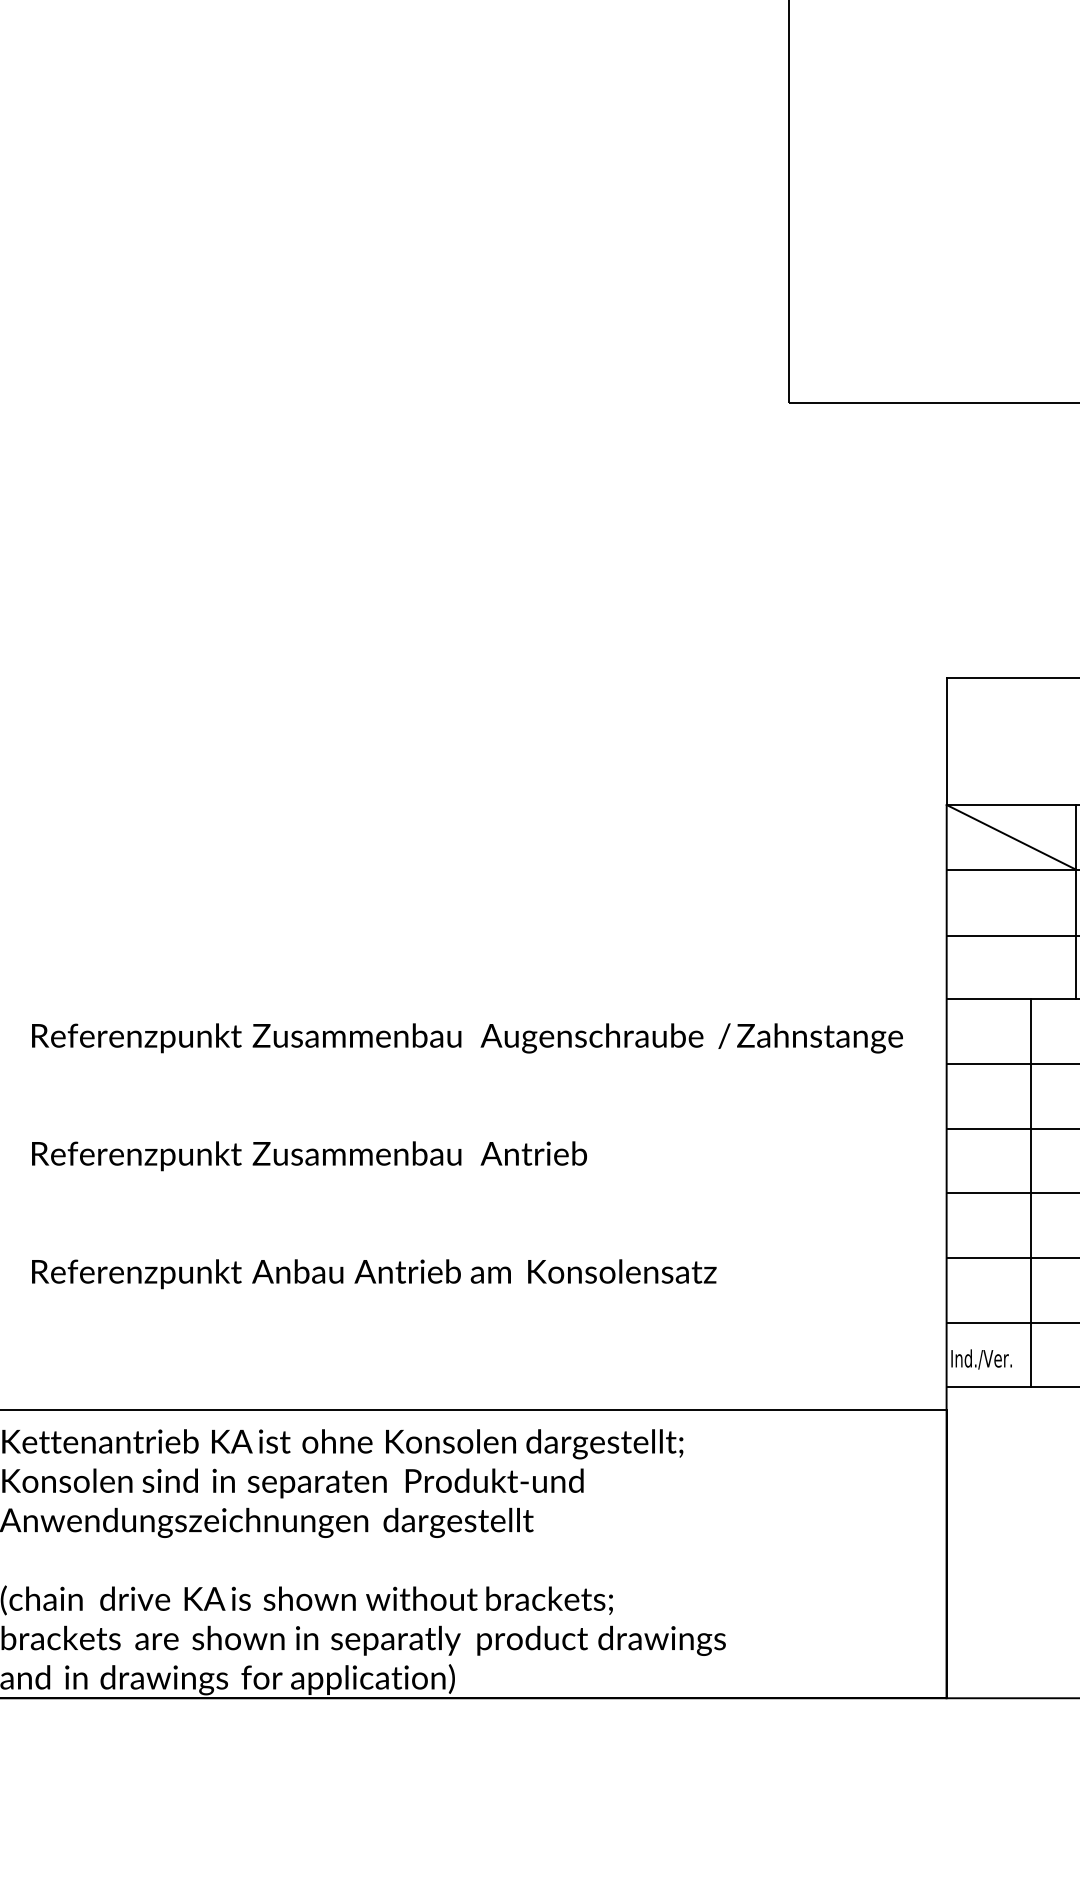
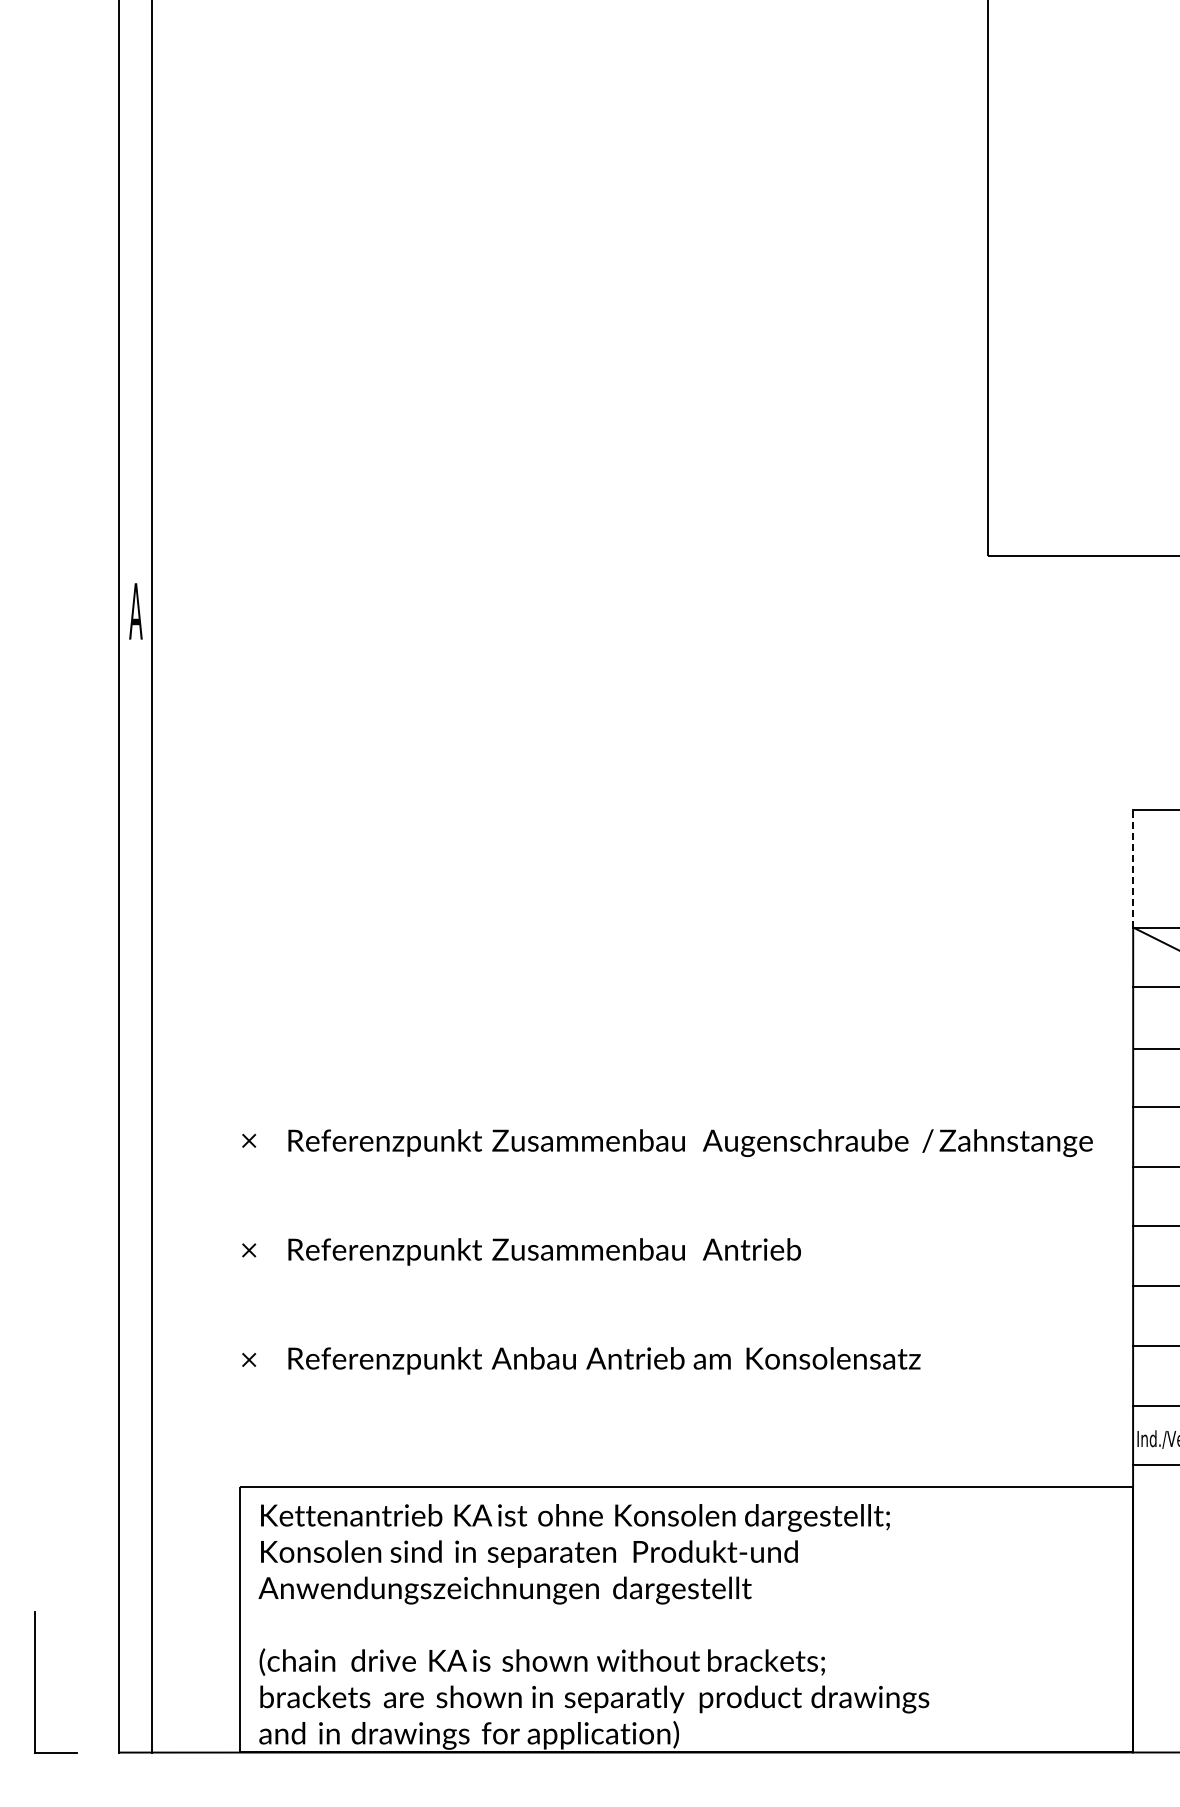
line: (947, 742) -> (1133, 869), solid -> dashed

